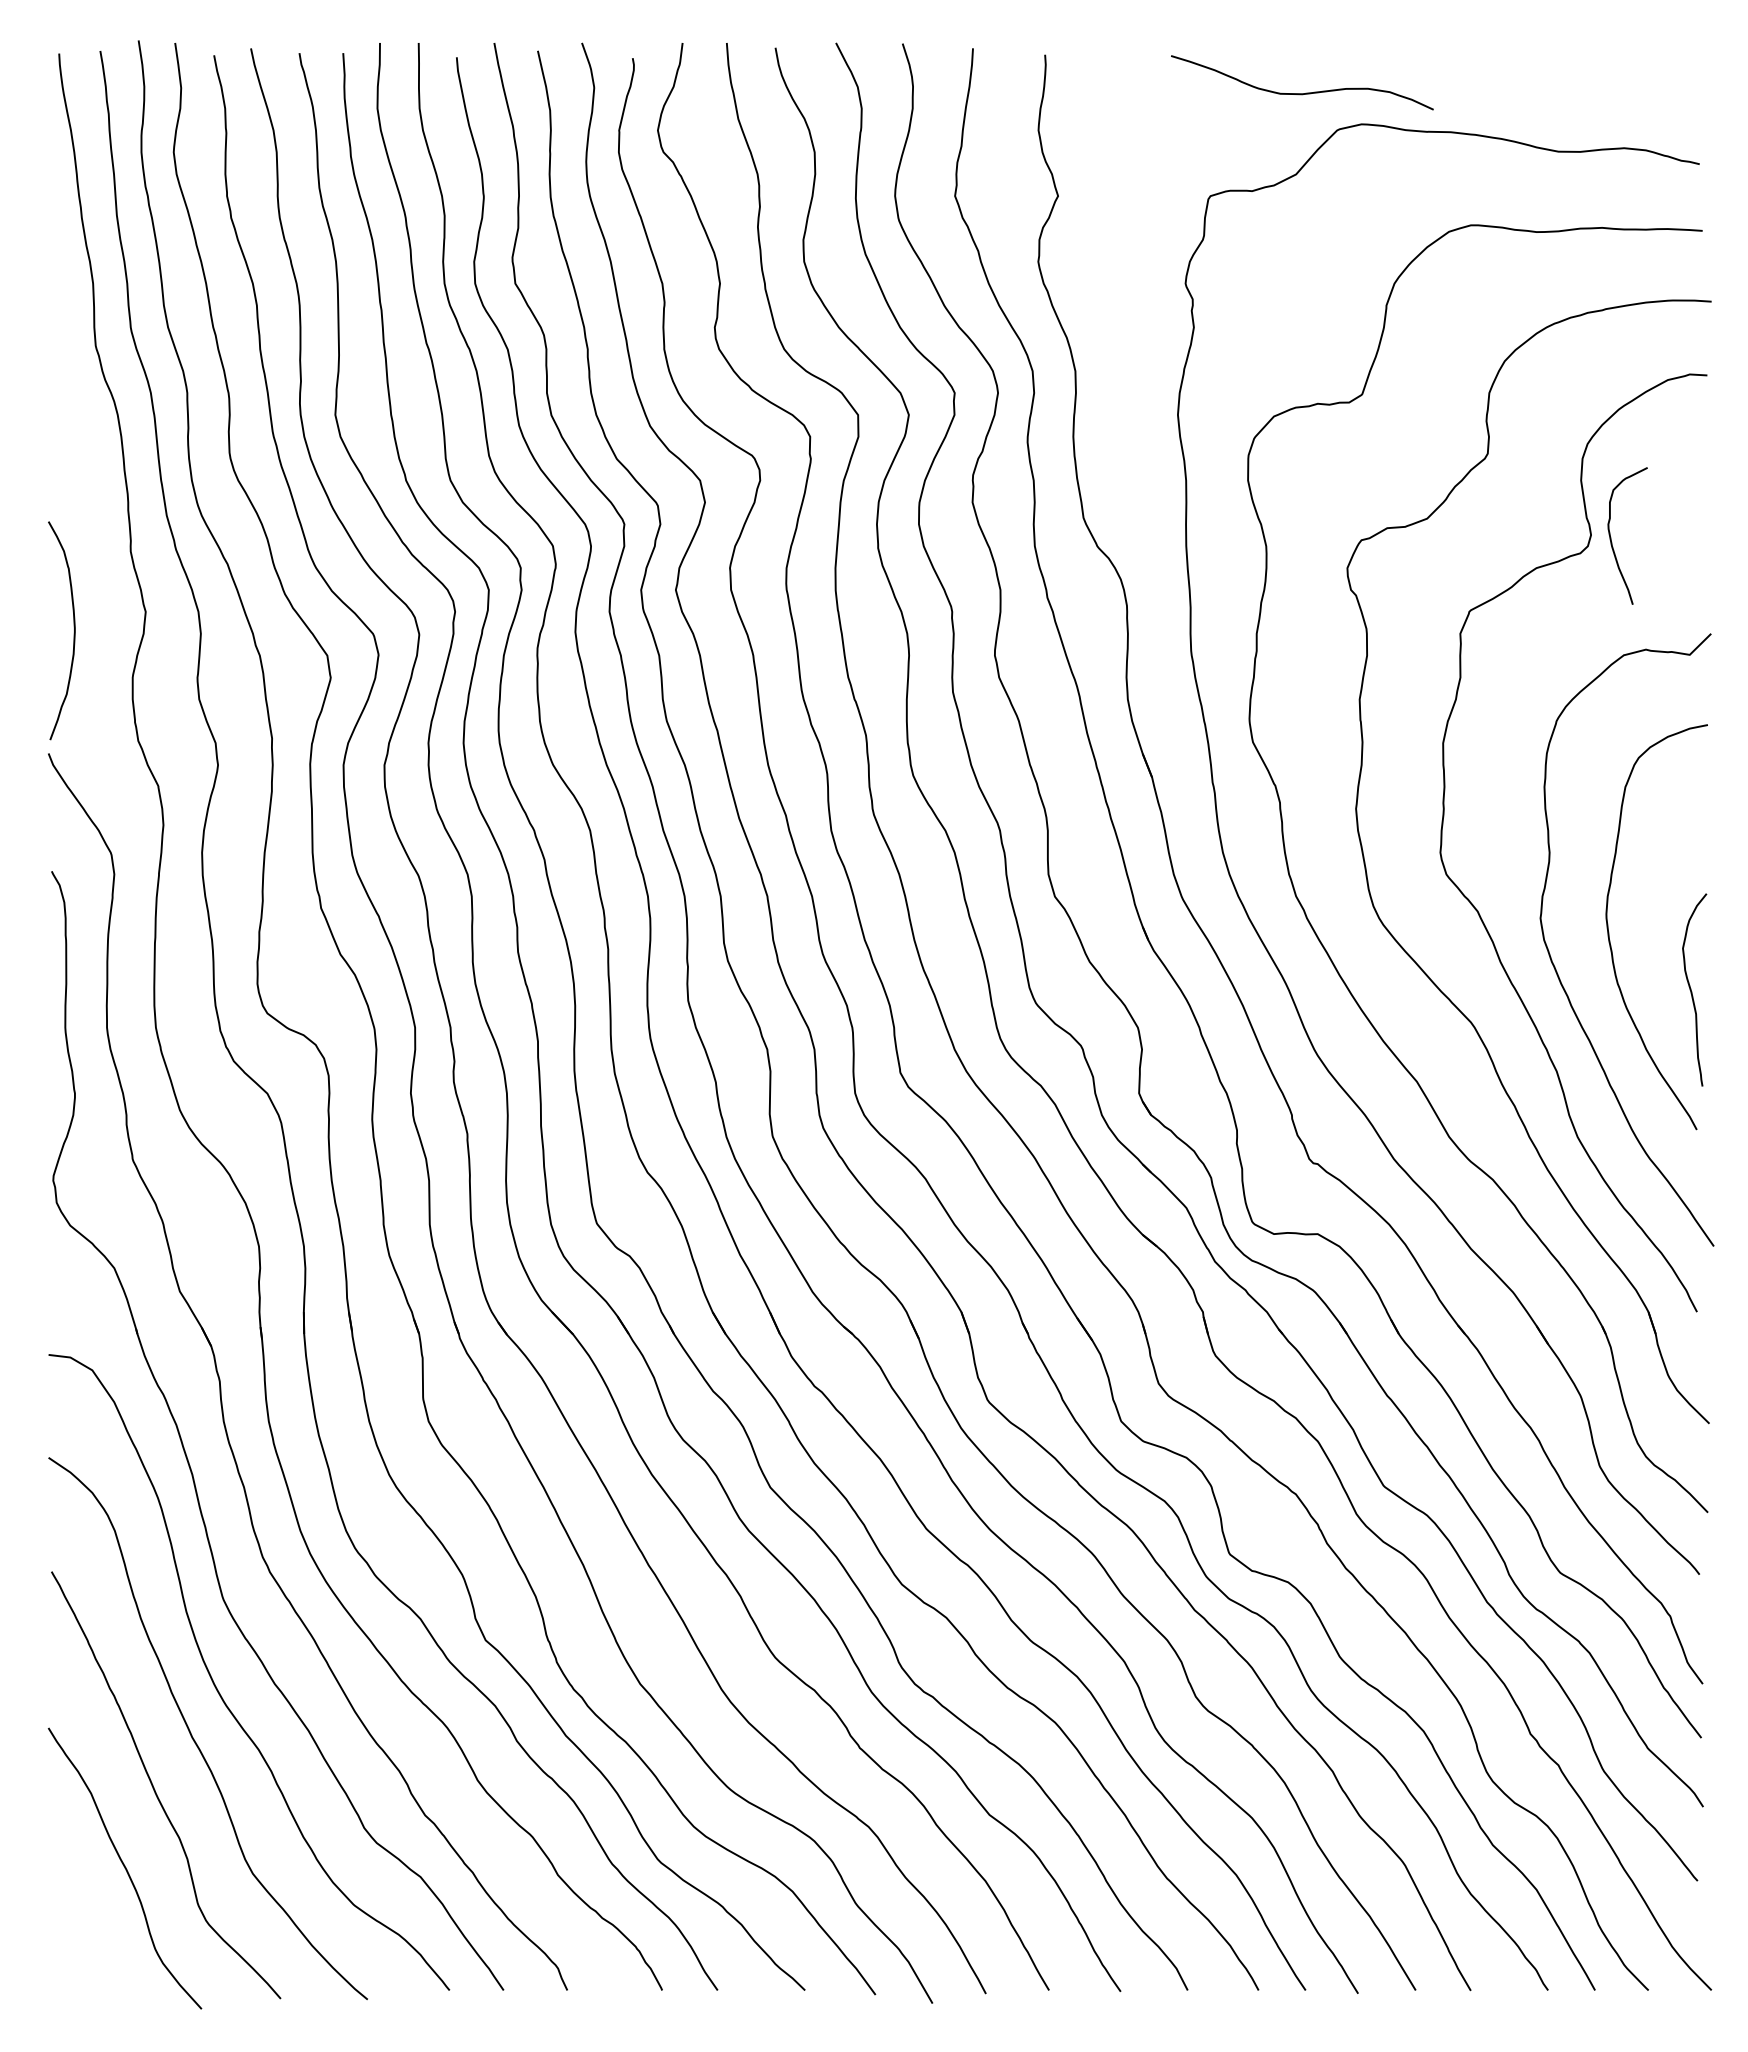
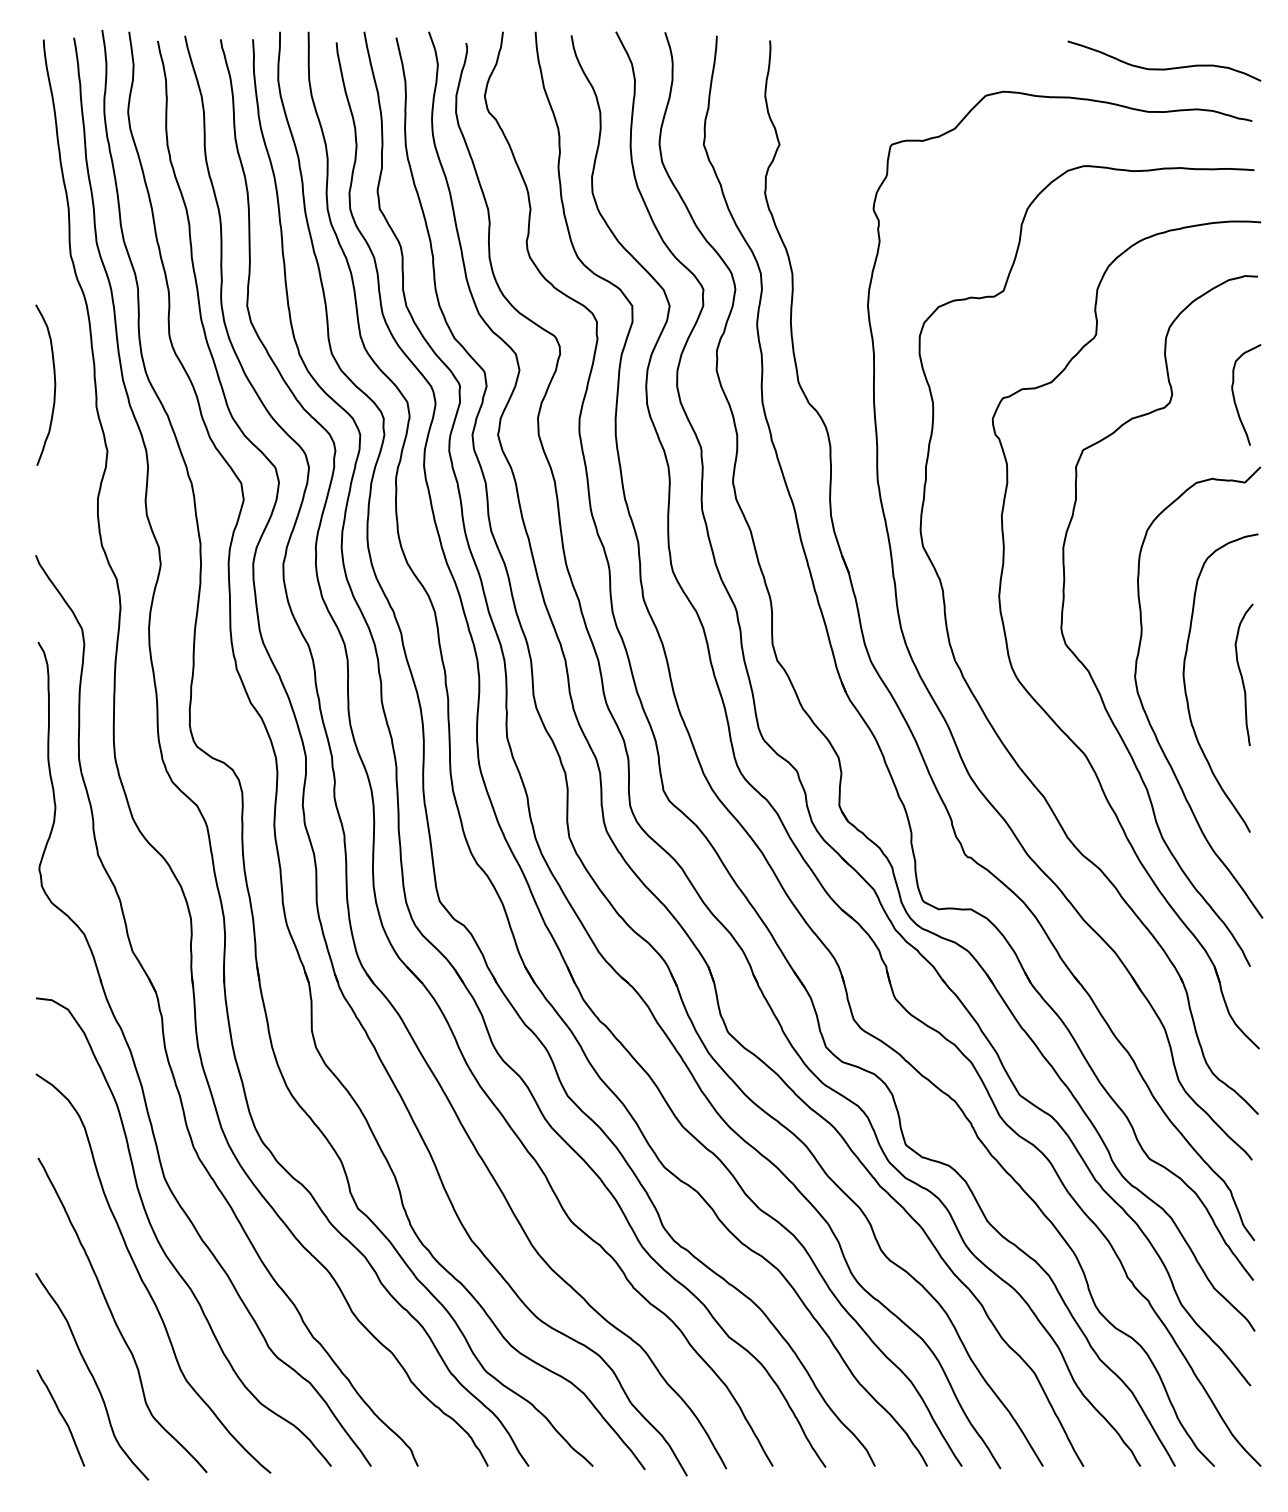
curve: (1306, 92) -> (1167, 68), moved
curve: (1611, 537) -> (1234, 396), moved
curve: (73, 627) -> (54, 382), moved
curve: (1692, 991) -> (1242, 676), moved
curve: (84, 1924) -> (62, 1417), added

